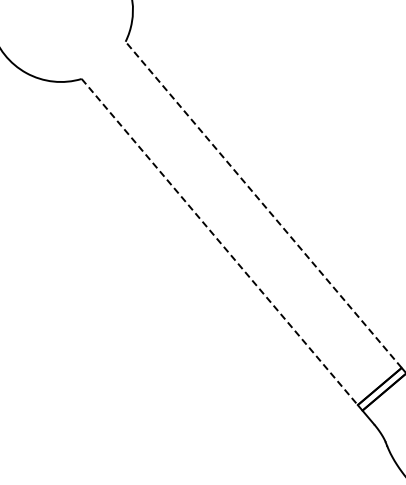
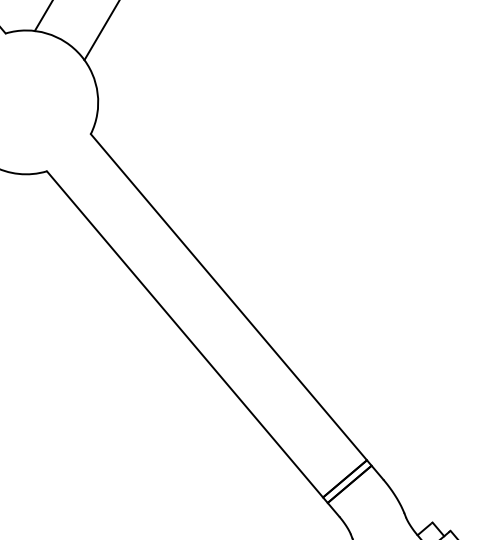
line: (263, 205) -> (228, 297), dashed -> solid
line: (220, 242) -> (185, 334), dashed -> solid

